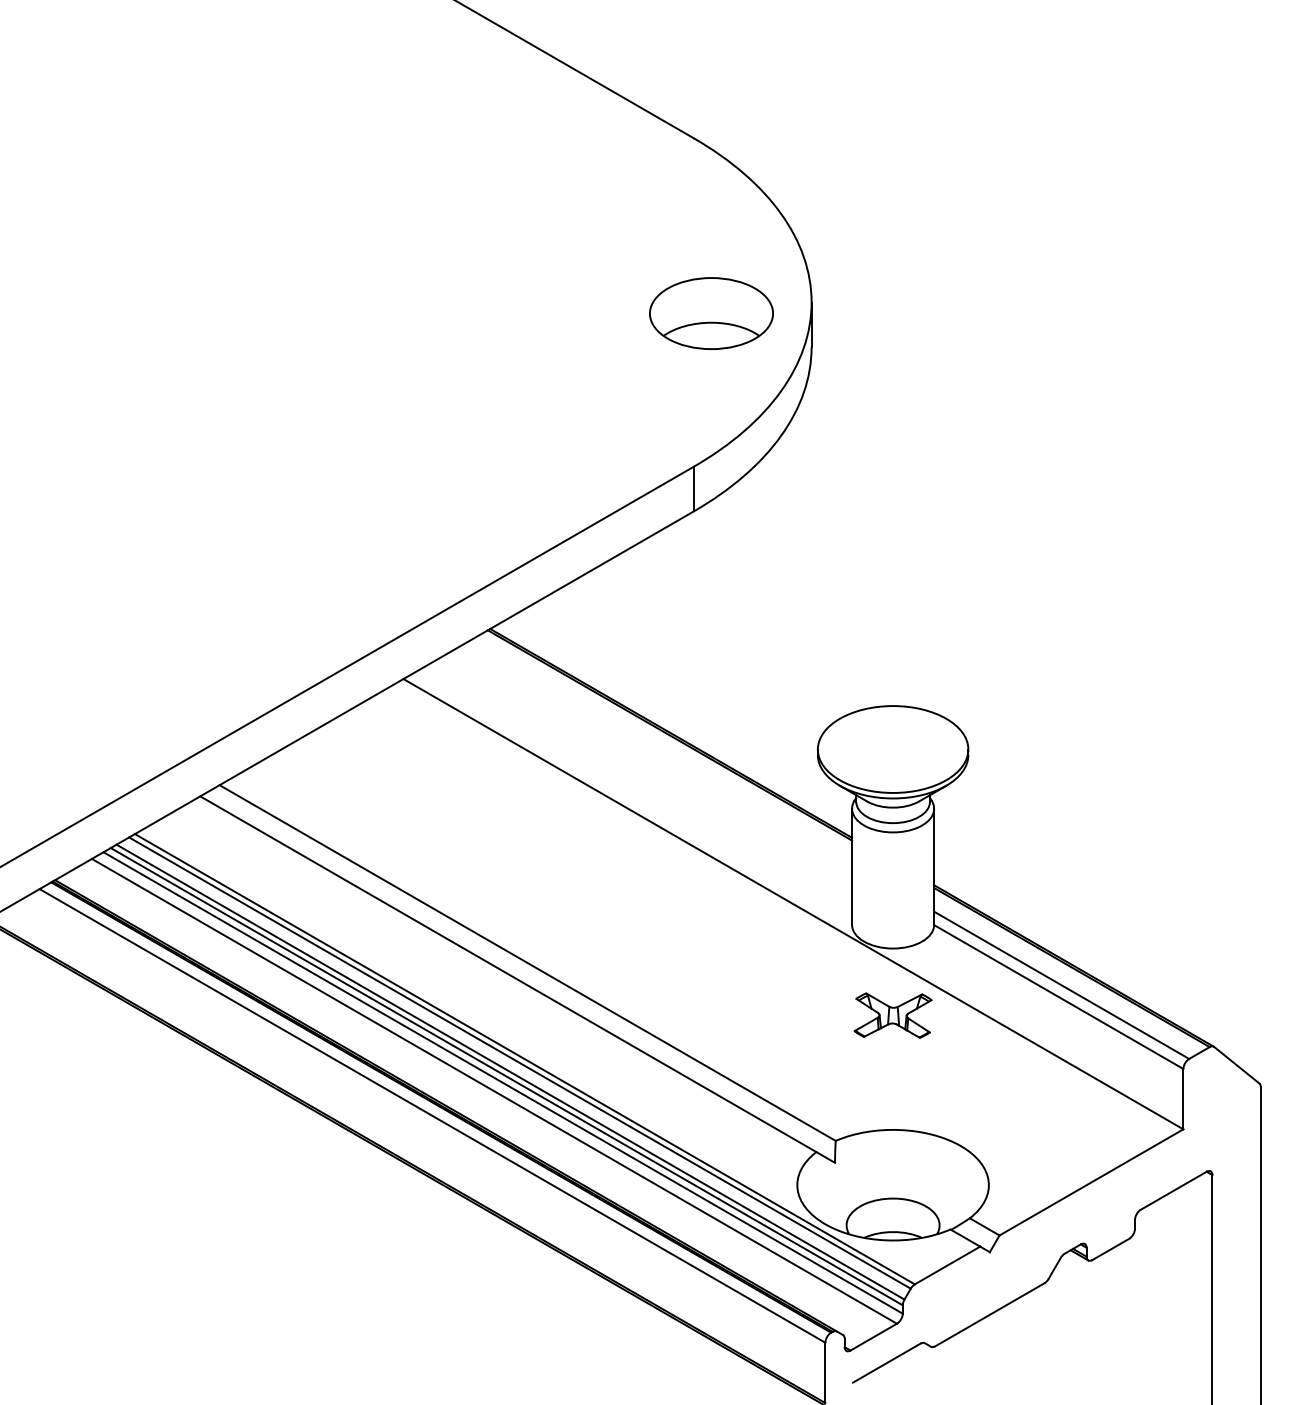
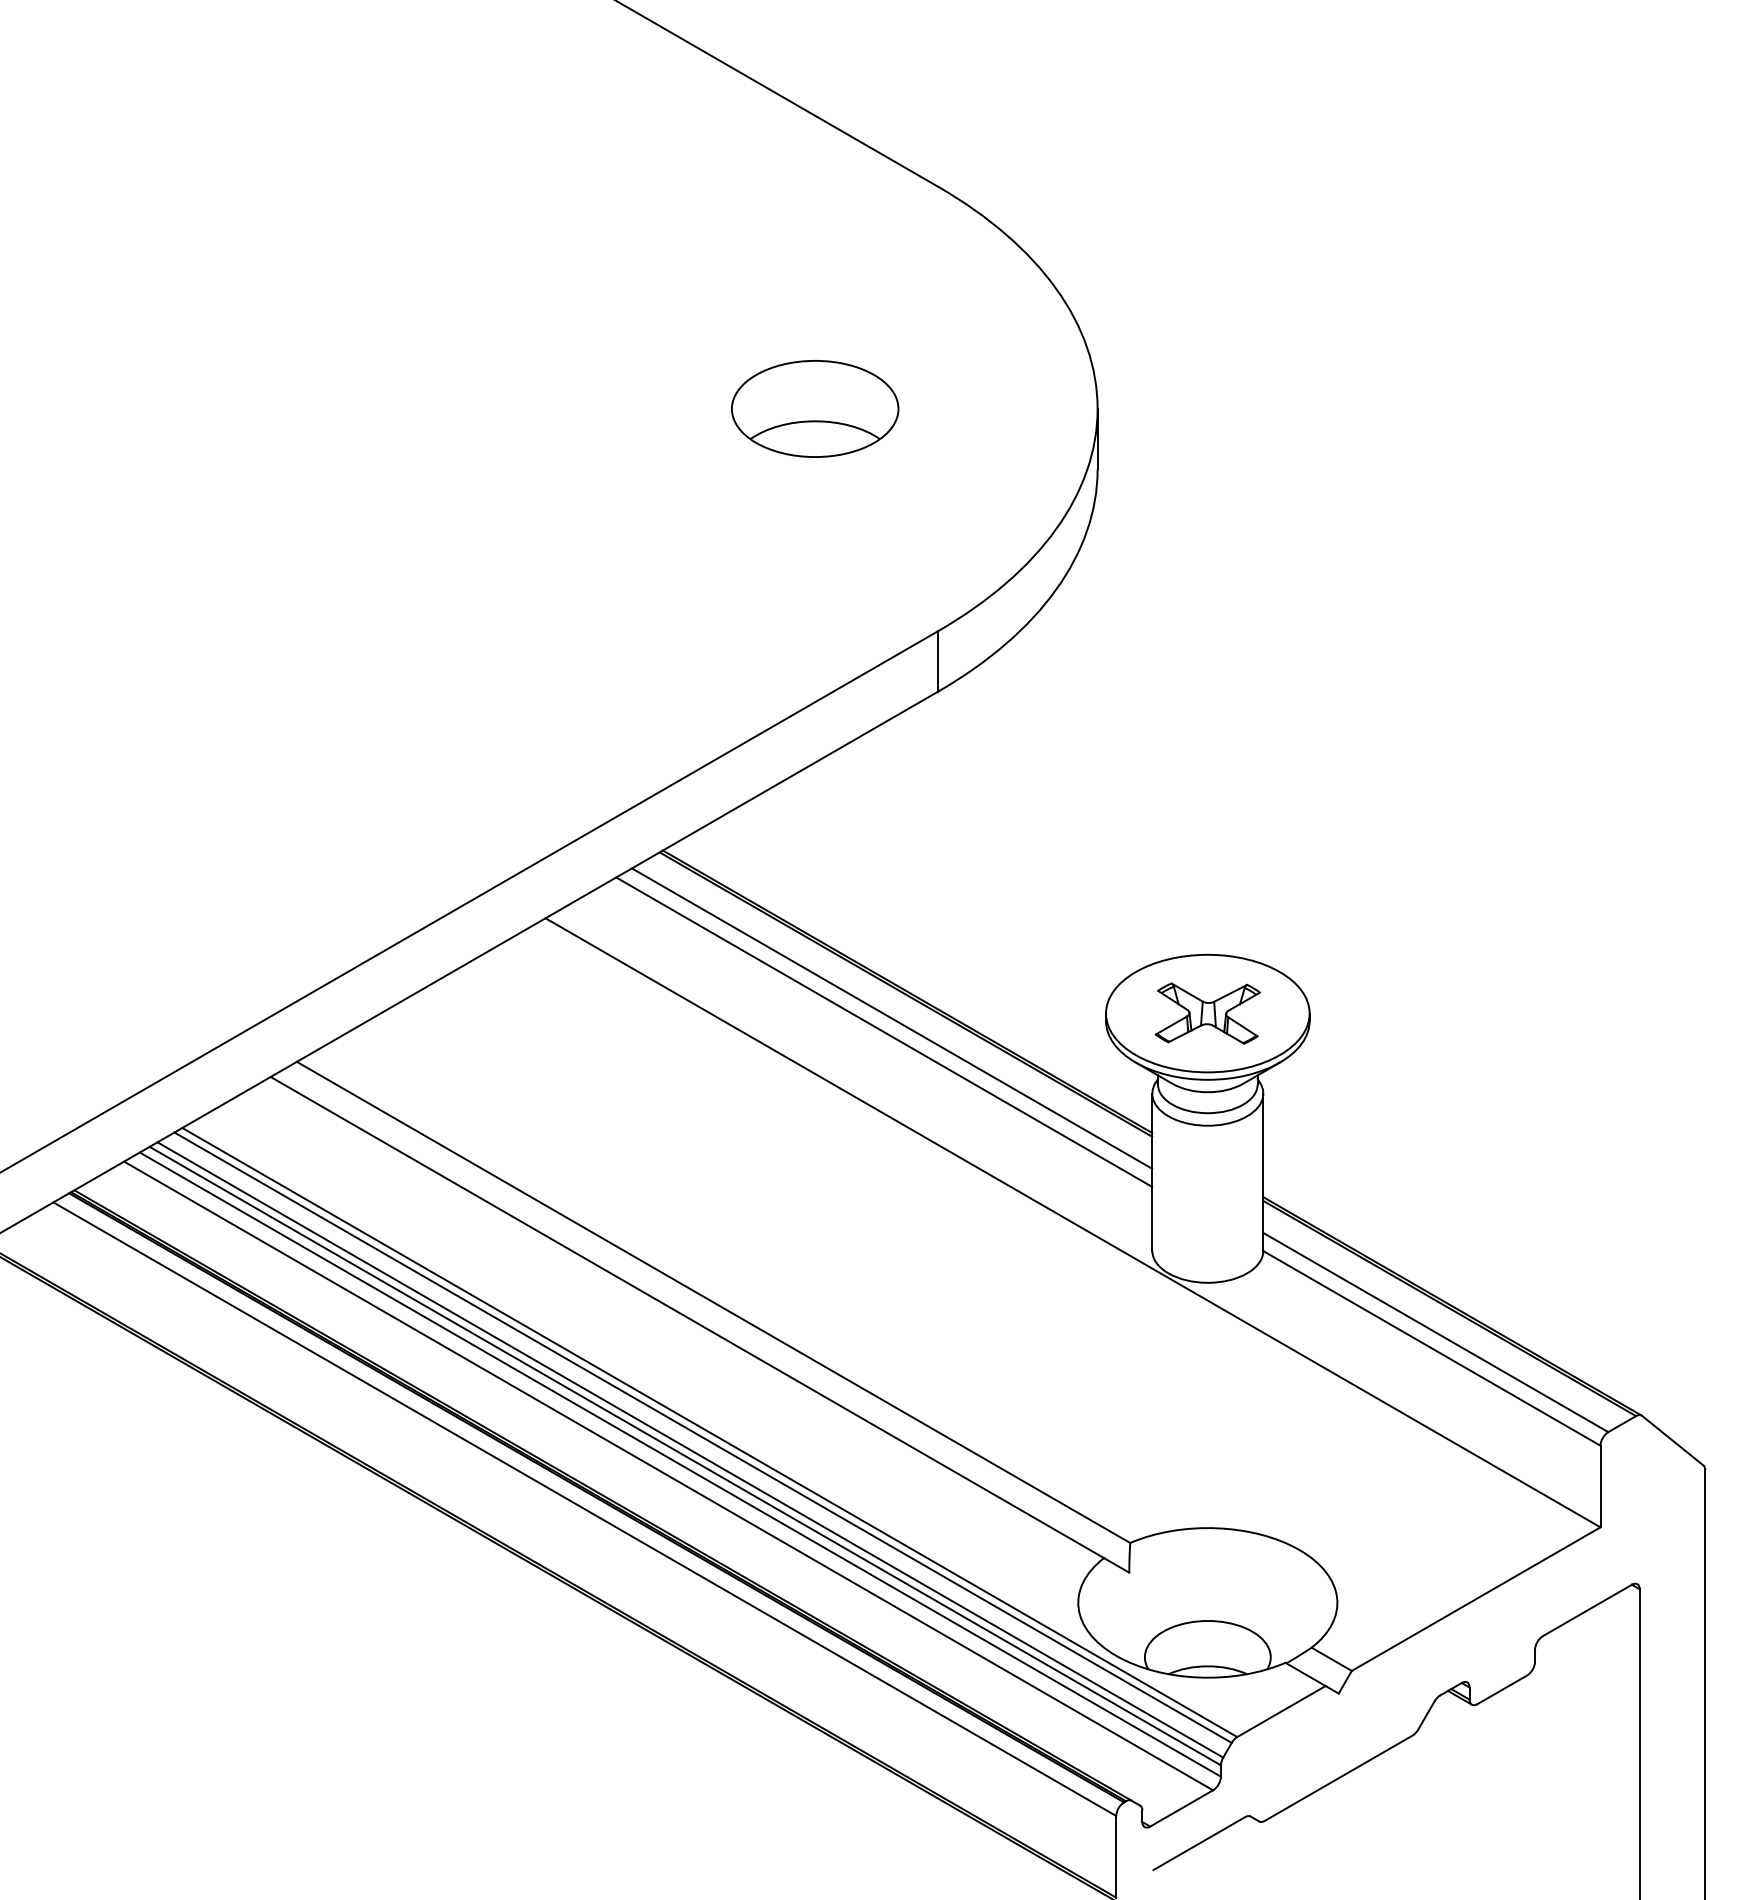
part: (711, 313) -> (815, 408), moved
line: (659, 753) -> (891, 1018), added
line: (654, 762) -> (884, 1031), added
part: (892, 1015) -> (1207, 1013), moved

